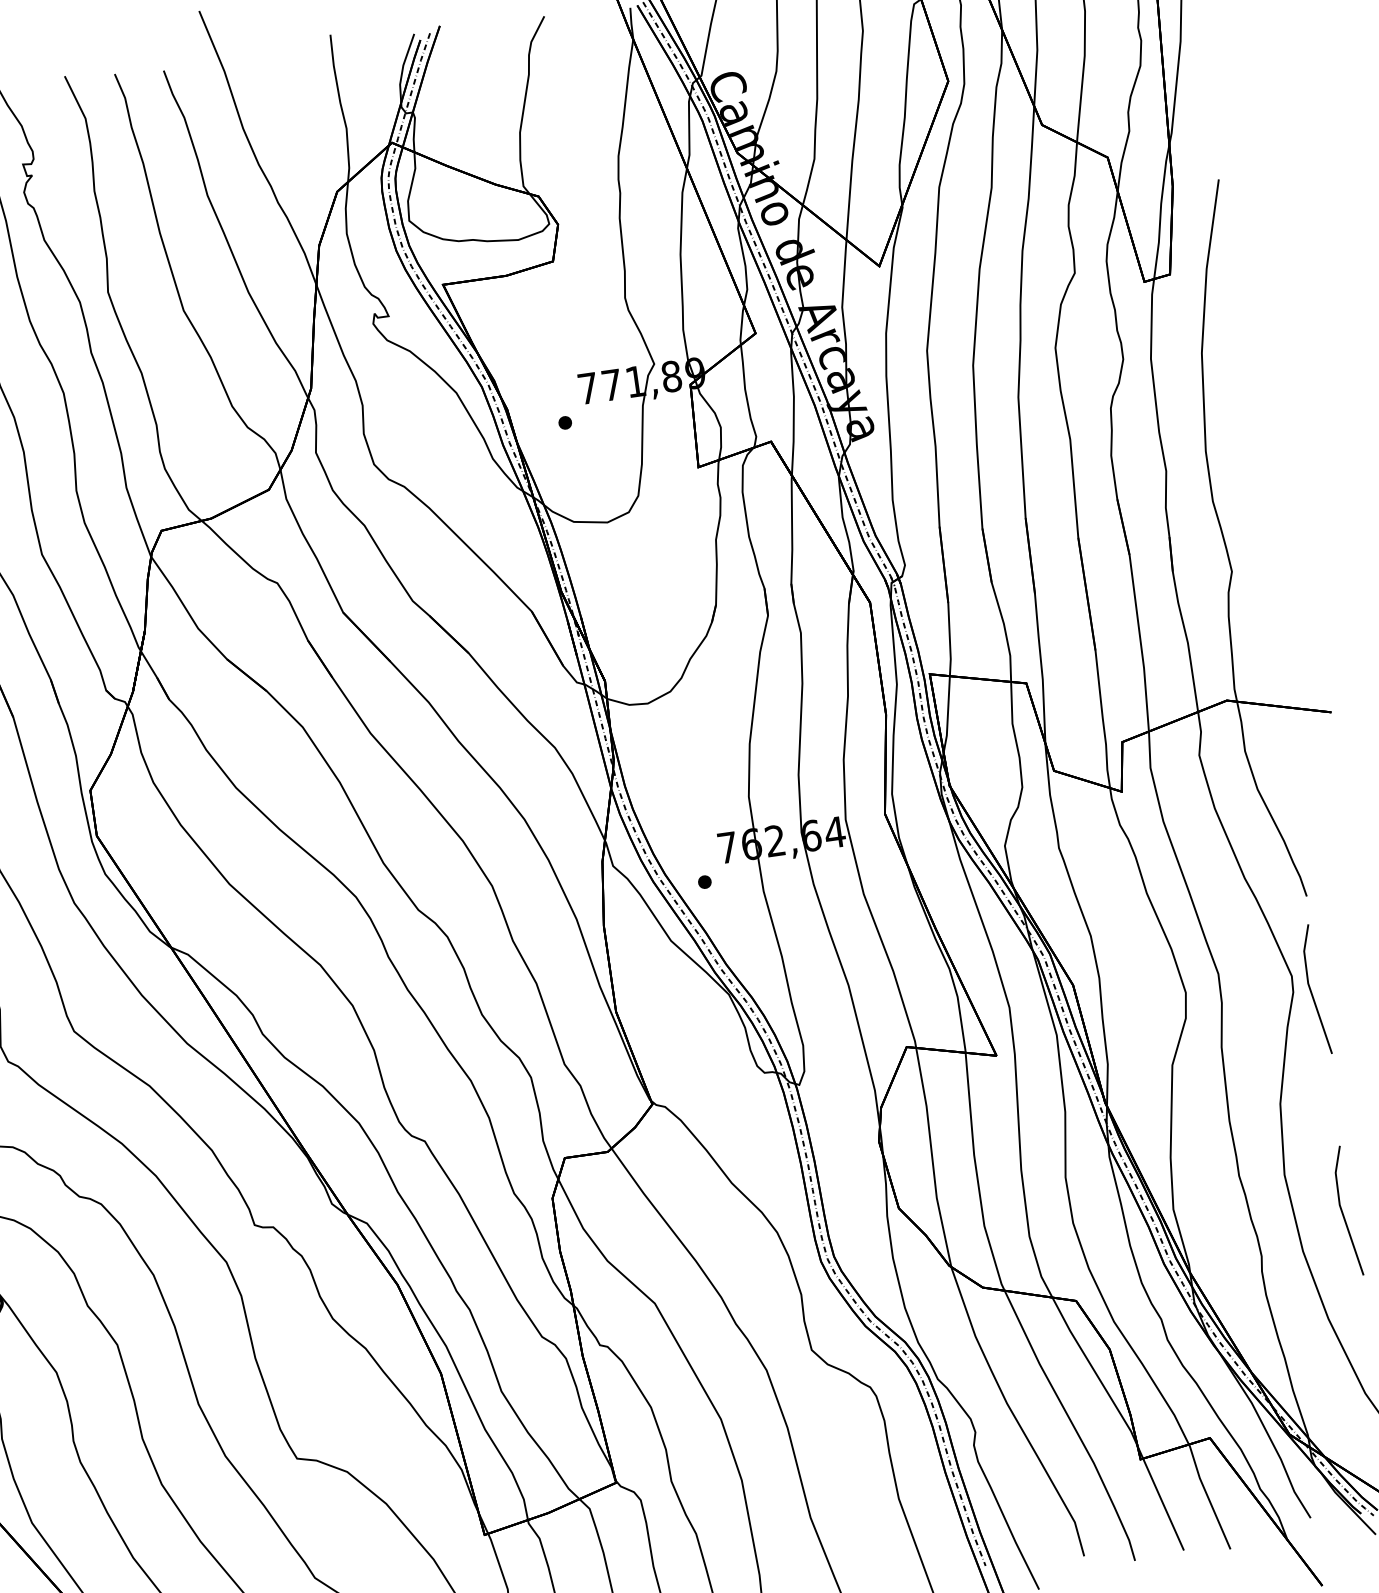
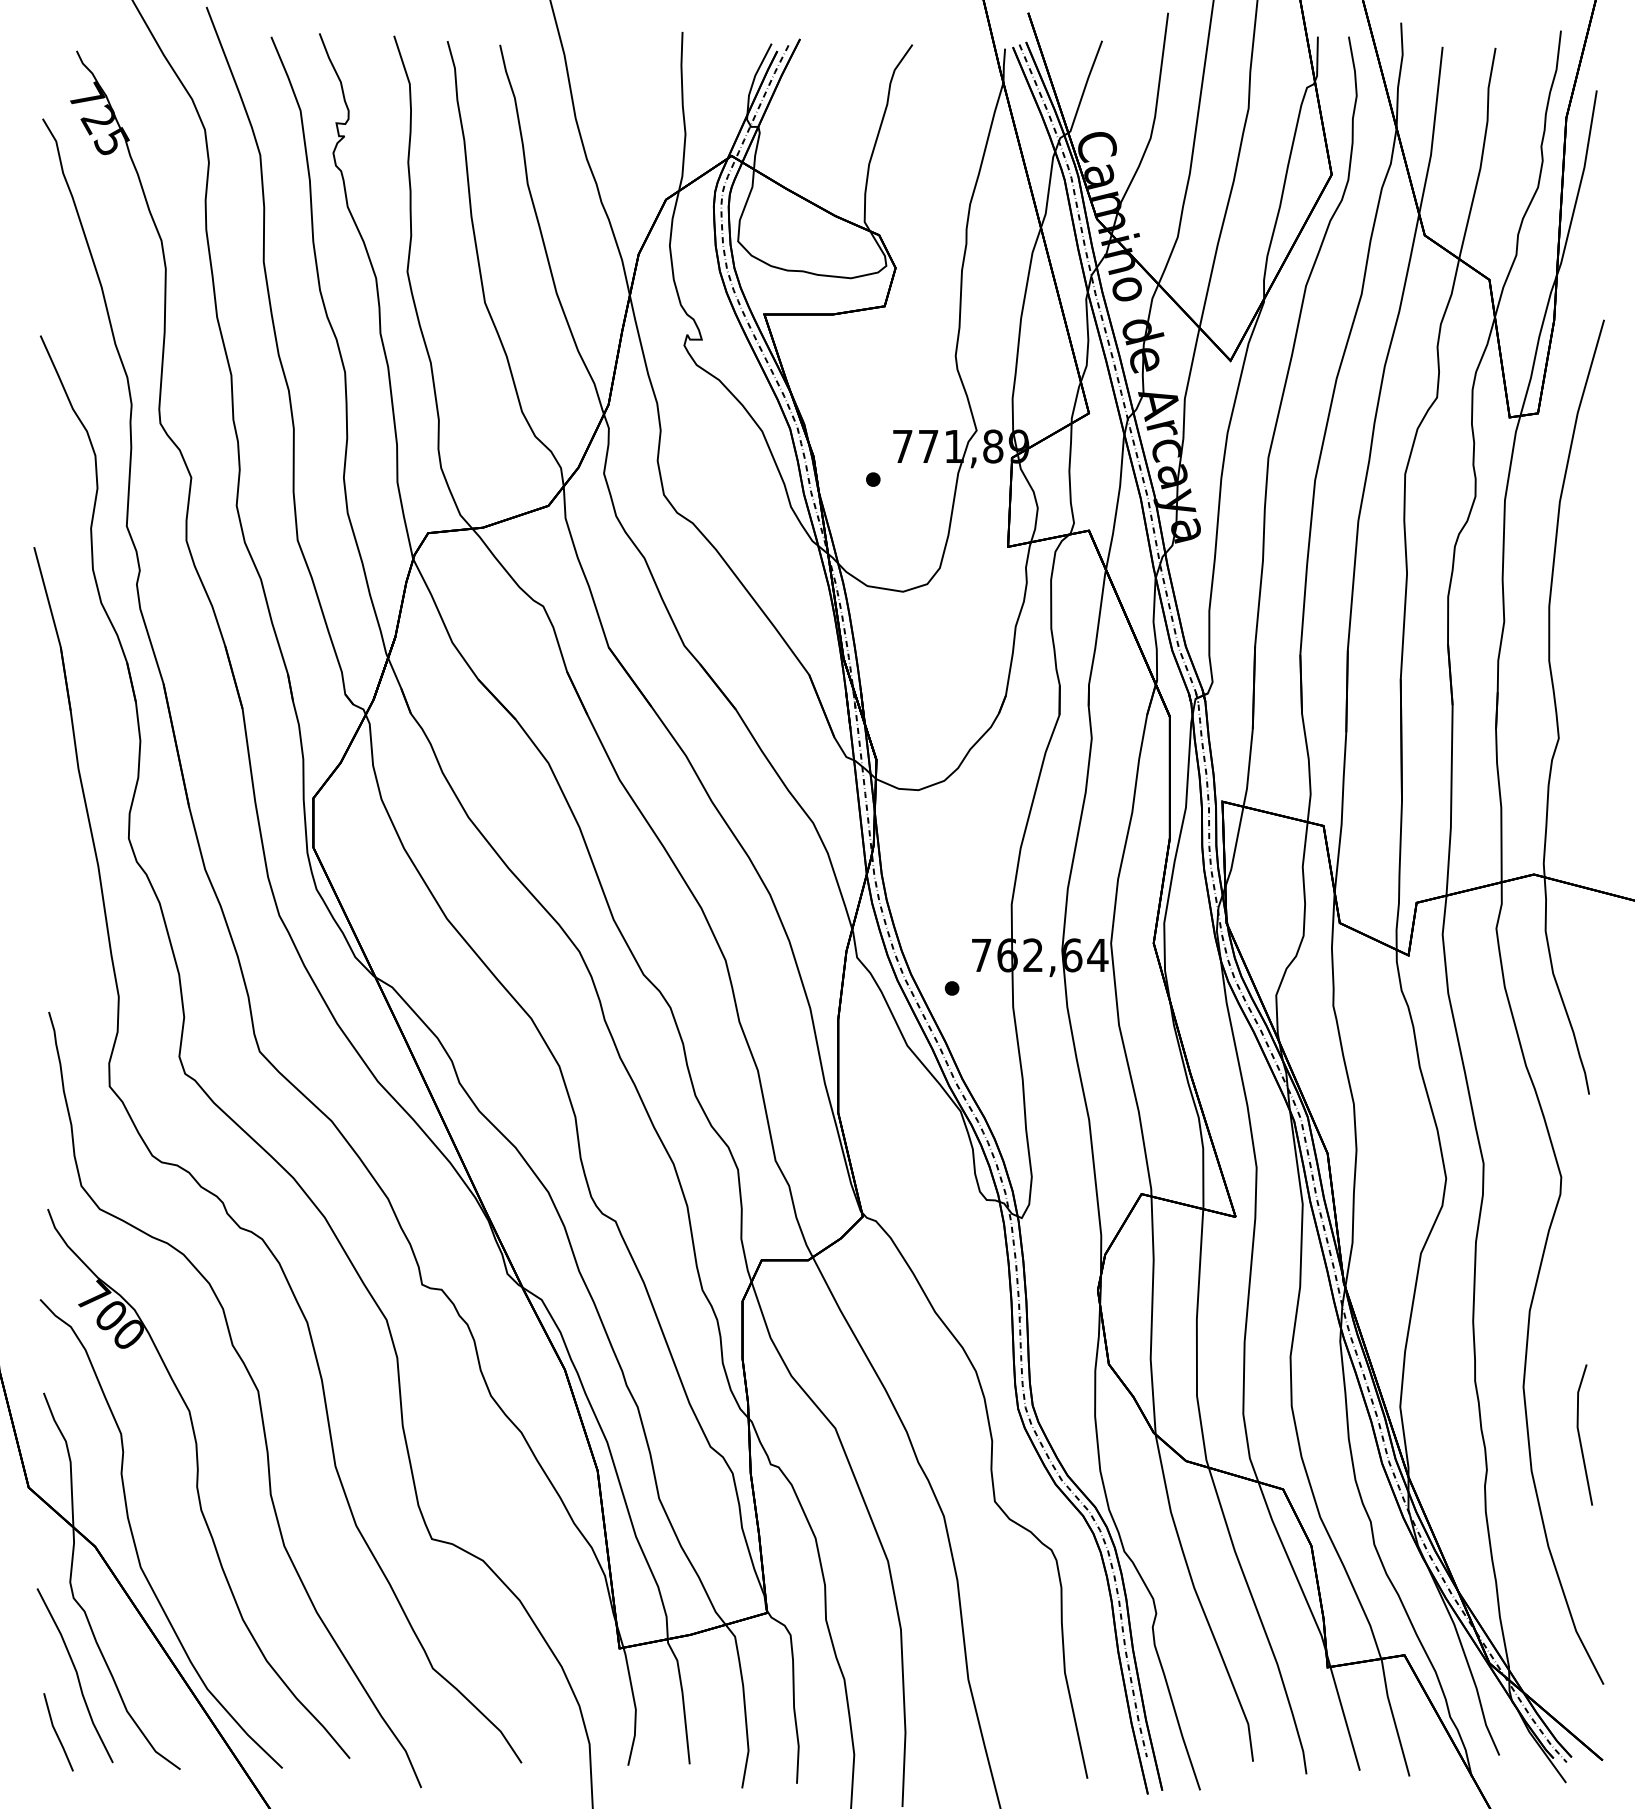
line: (1312, 991) -> (1580, 1196), removed

